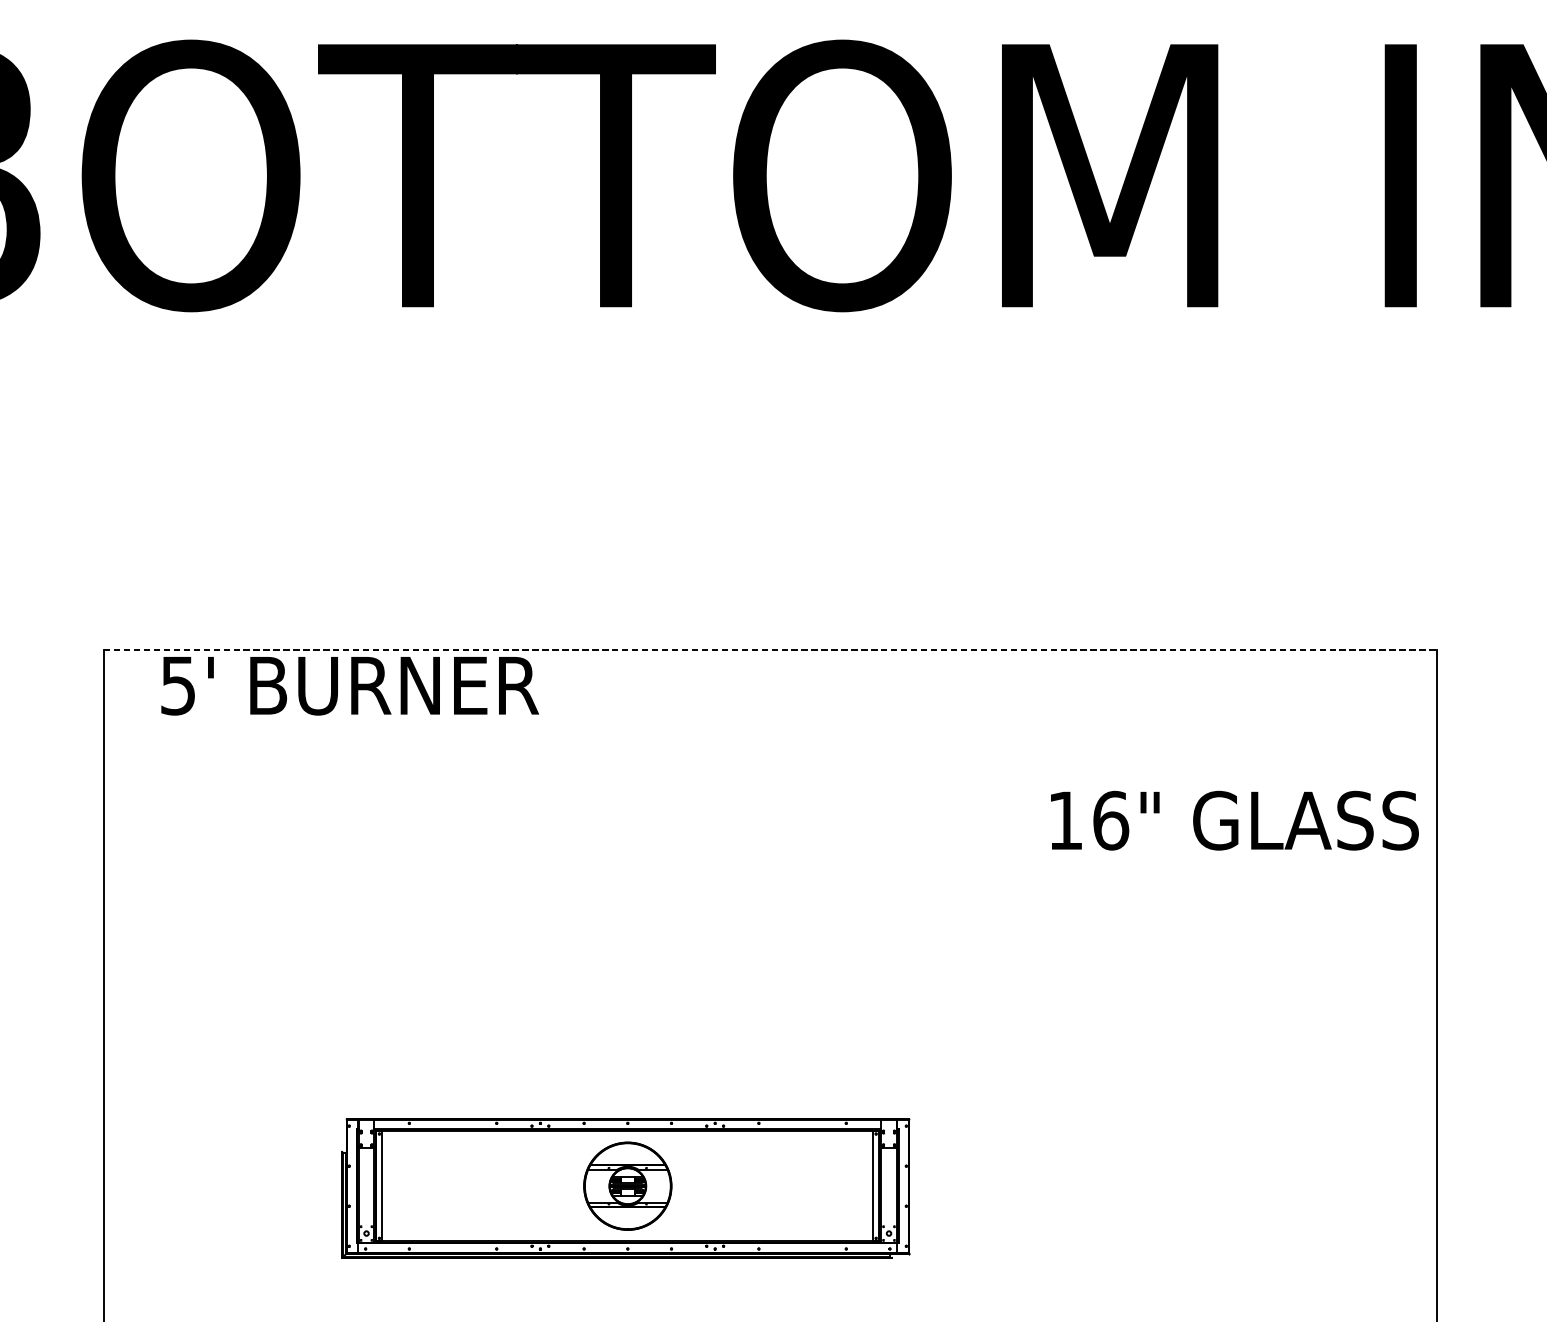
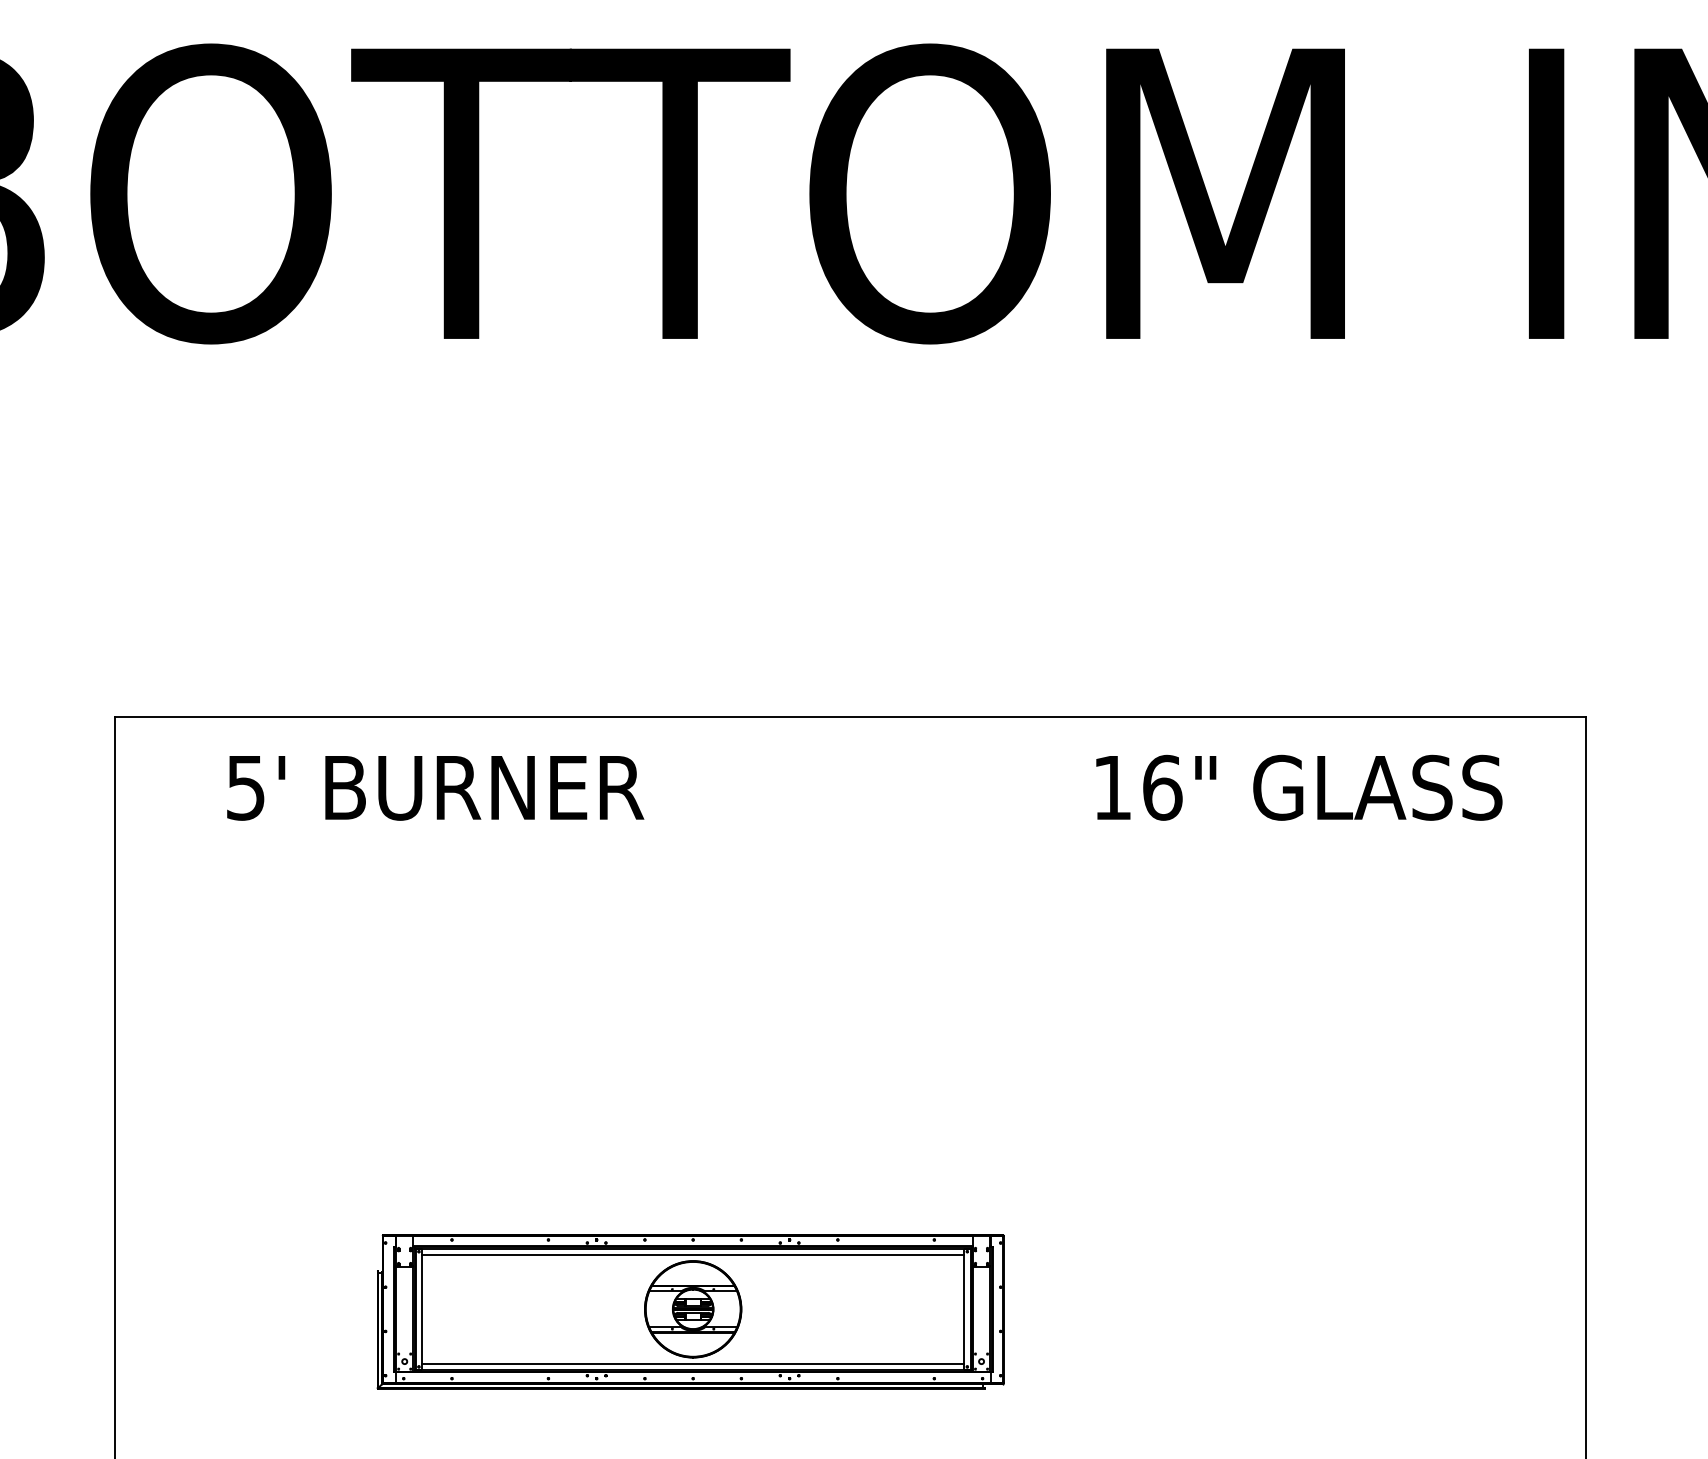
line: (770, 650) -> (850, 717), dashed -> solid
text: (350, 686) -> (435, 788), moved
text: (1235, 820) -> (1299, 787), moved
line: (628, 1137) -> (693, 1255), added
line: (628, 1235) -> (693, 1363), added

